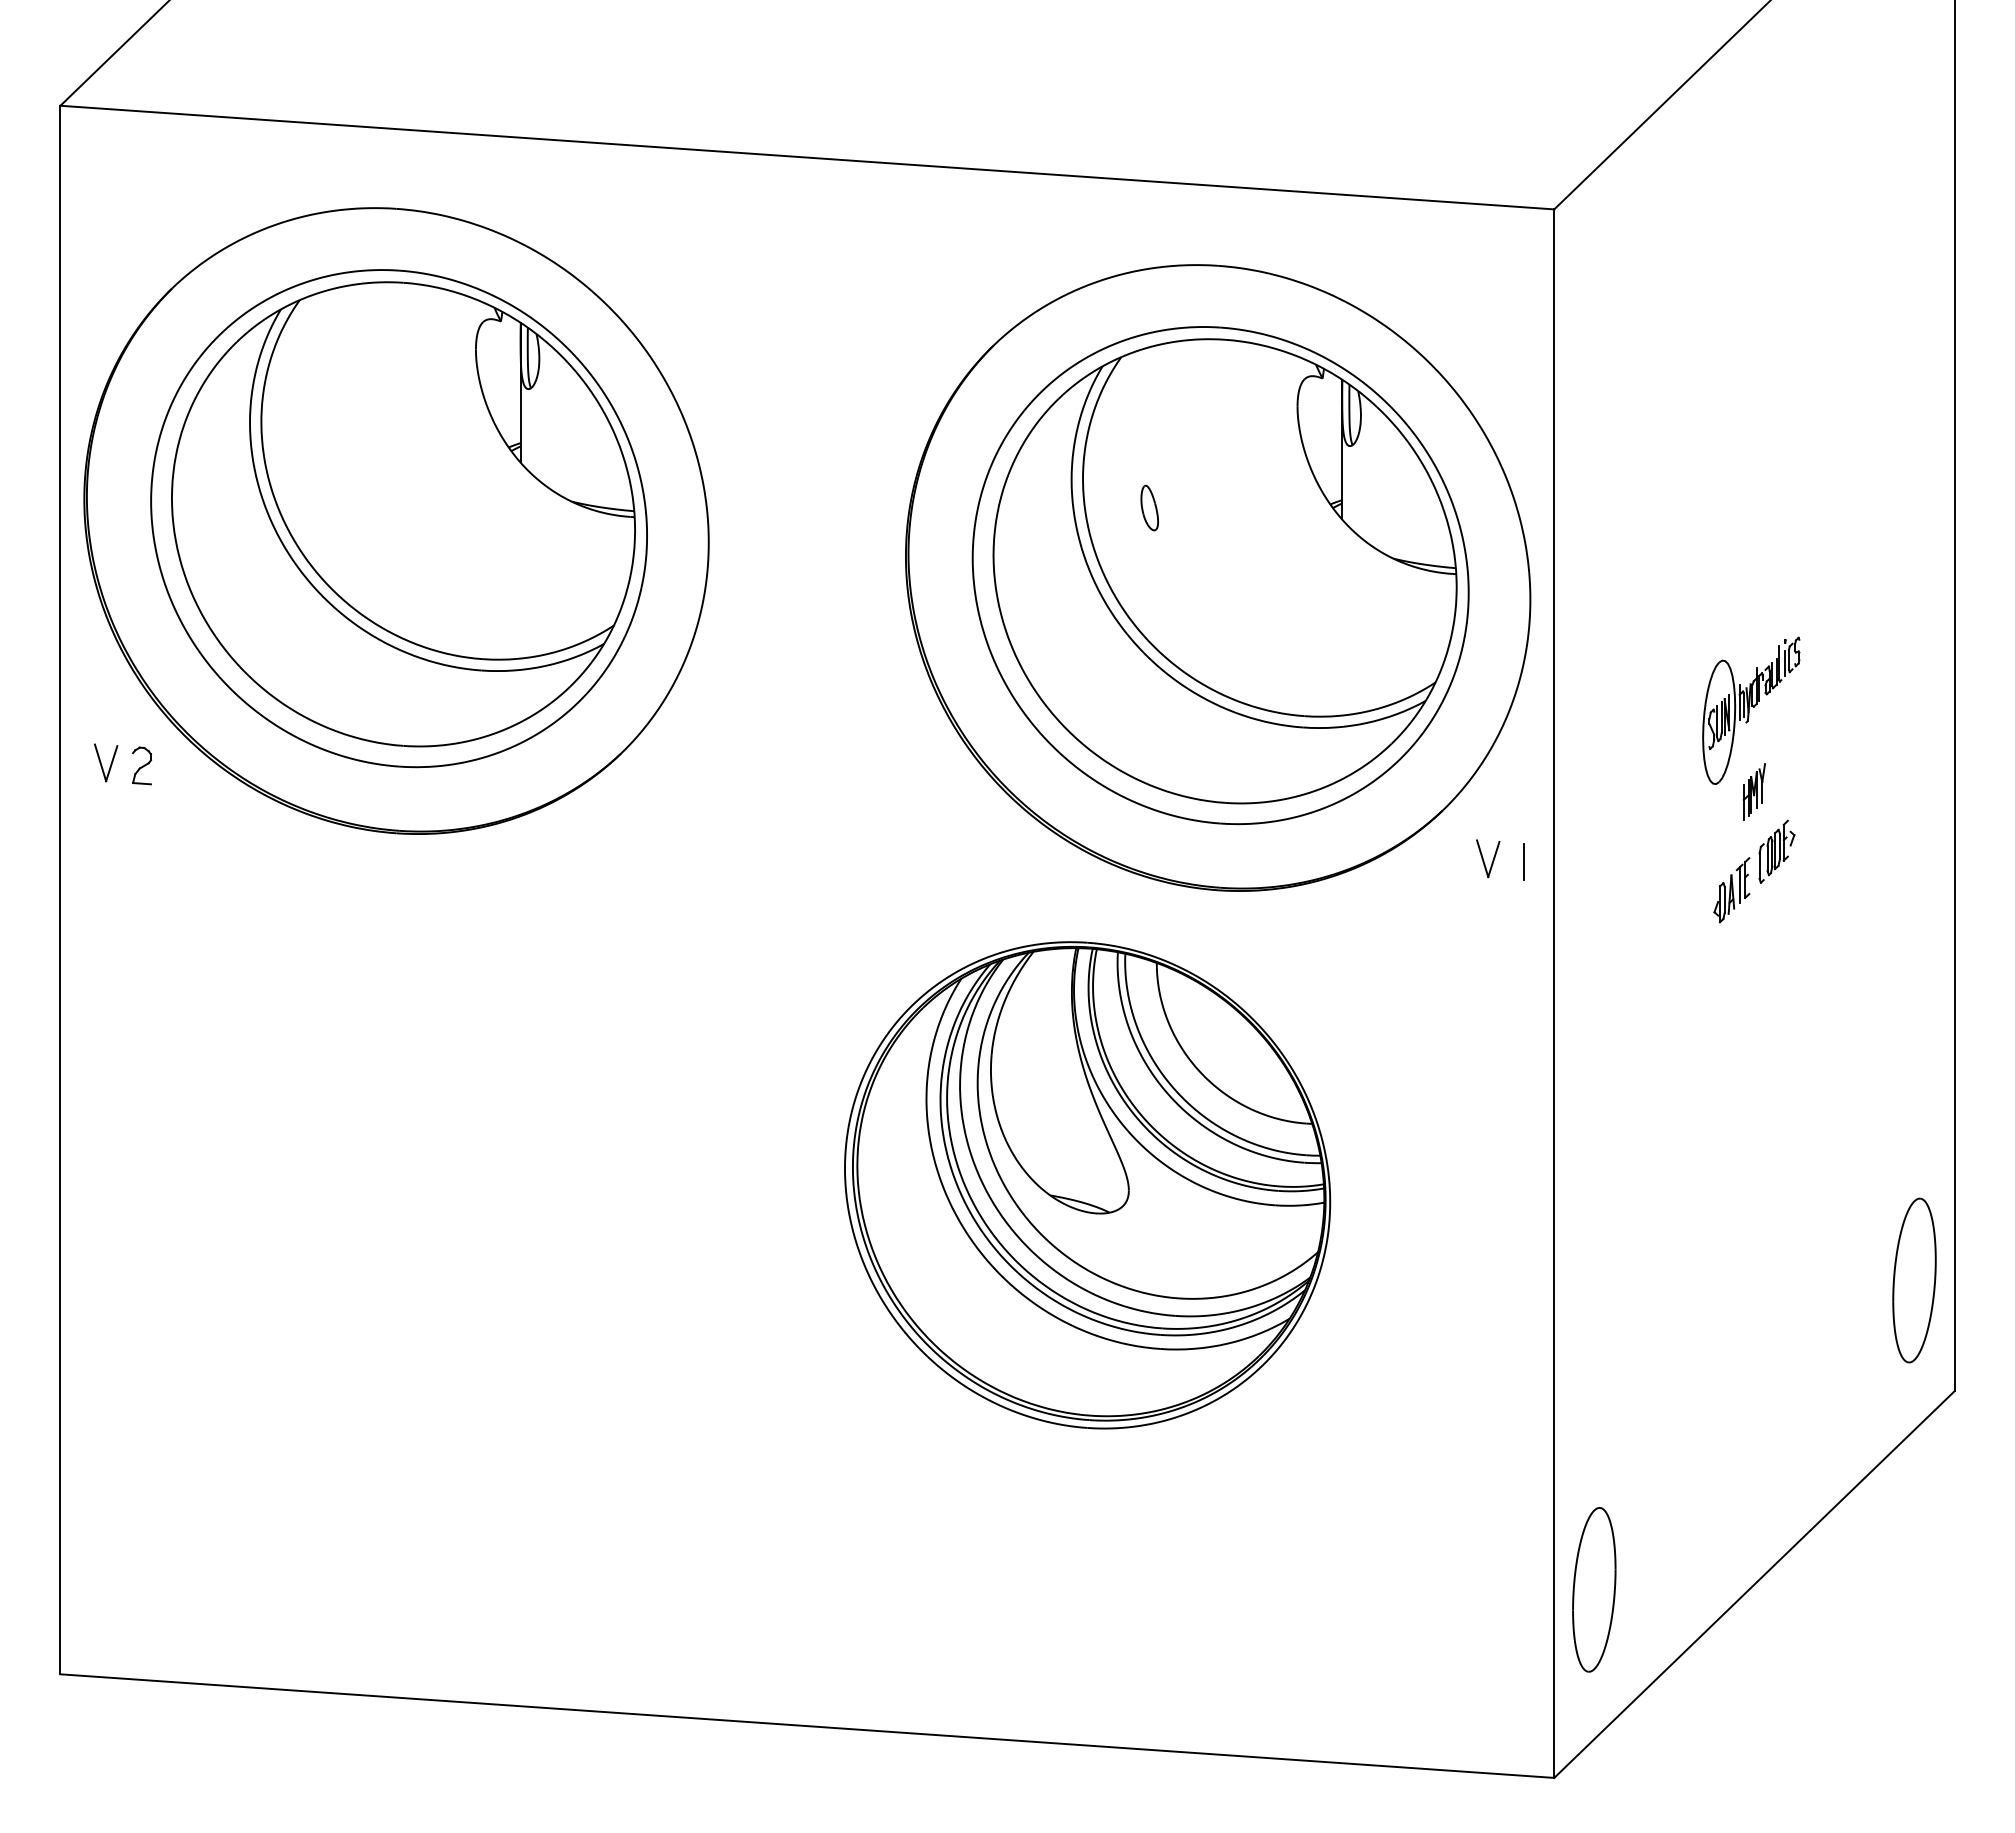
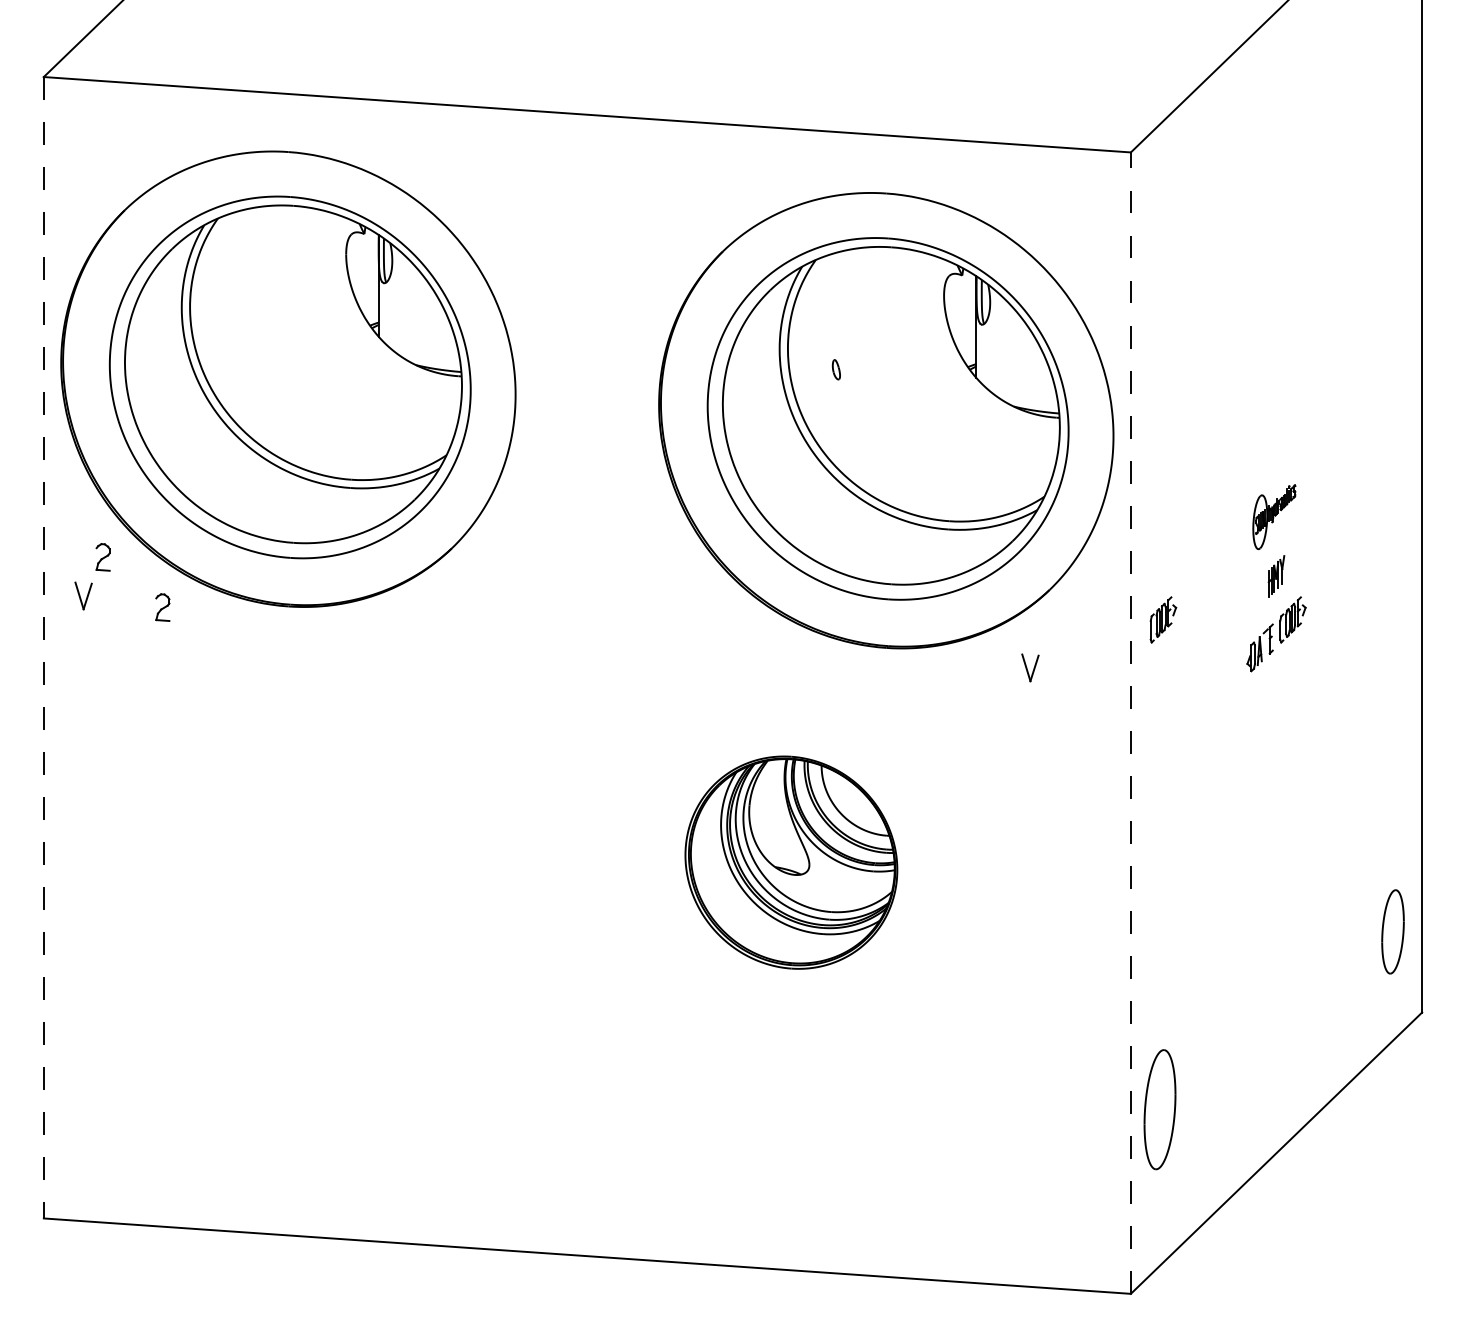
part: (1149, 507) -> (836, 369), size x0.6
part: (1751, 710) -> (1274, 517), size x0.6
part: (106, 762) -> (83, 595), moved
part: (223, 834) -> (162, 607), added
part: (1598, 851) -> (1163, 619), added
part: (1488, 858) -> (1030, 667), moved
line: (1524, 861) -> (1109, 626), removed
line: (1739, 885) -> (1265, 644), removed
line: (60, 890) -> (43, 648), solid -> dashed
line: (1554, 993) -> (1131, 723), solid -> dashed
part: (1087, 1185) -> (791, 862), size x0.6
part: (1914, 1280) -> (1393, 931), size x0.7
part: (1594, 1589) -> (1160, 1109), moved

